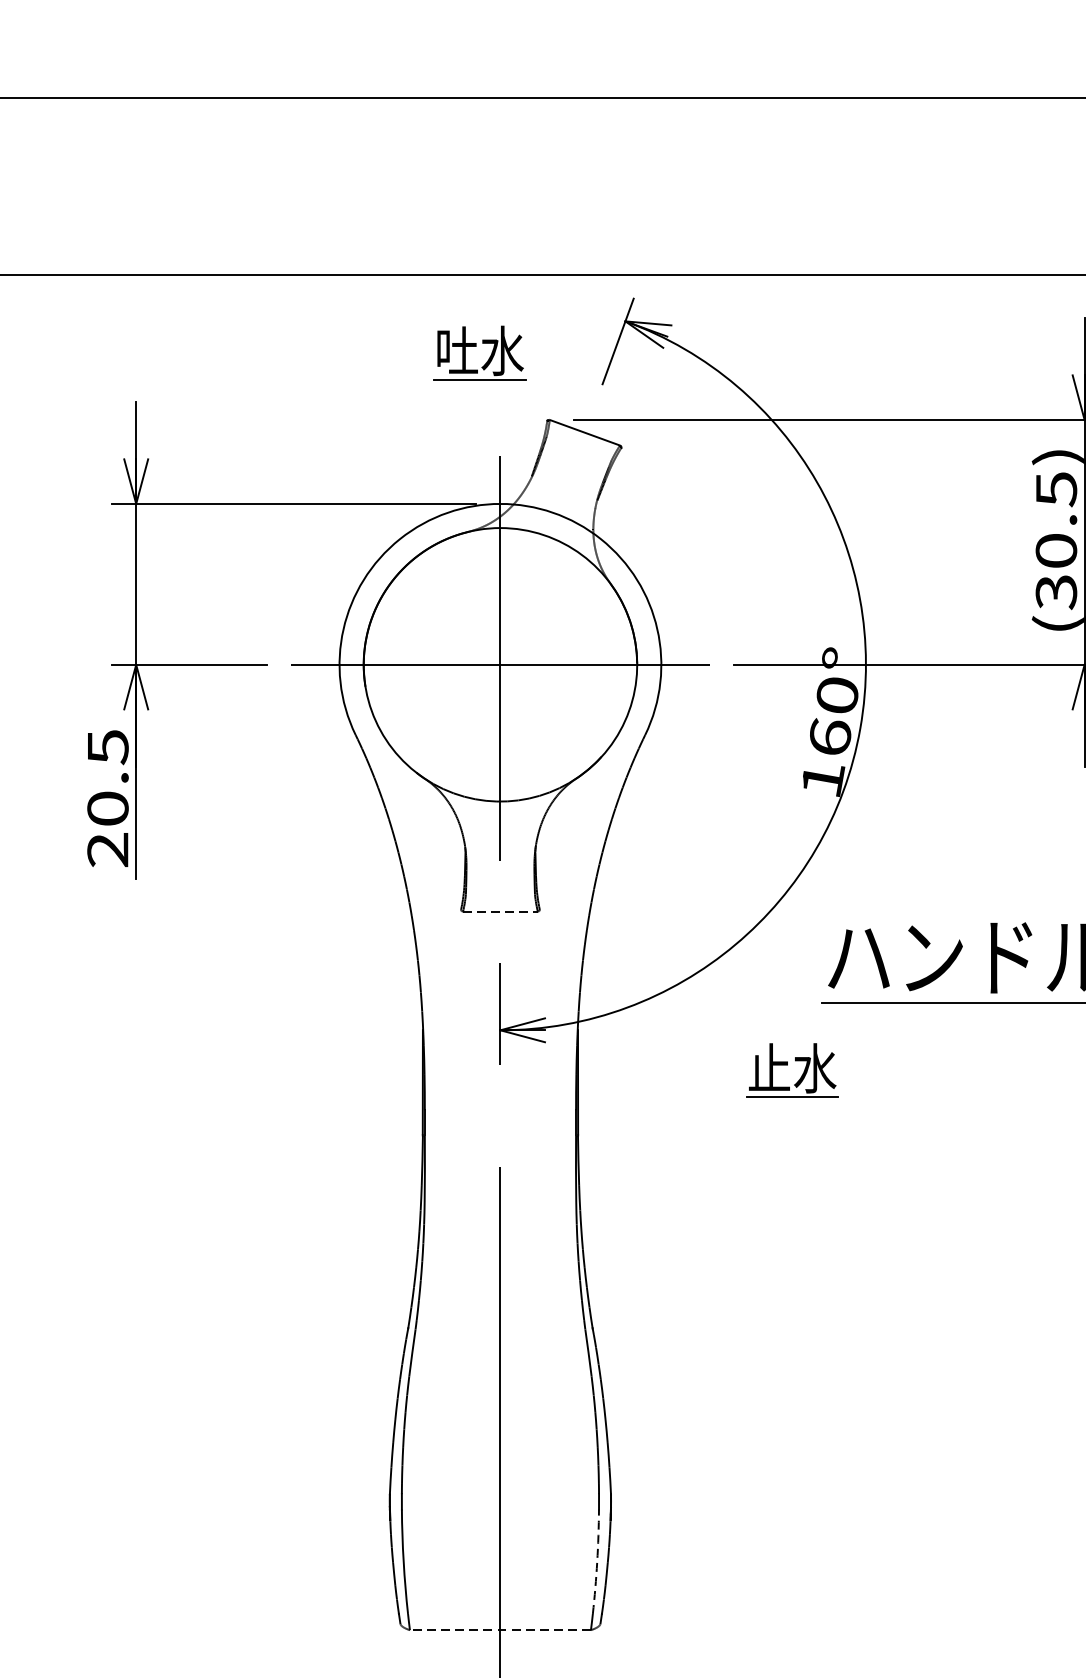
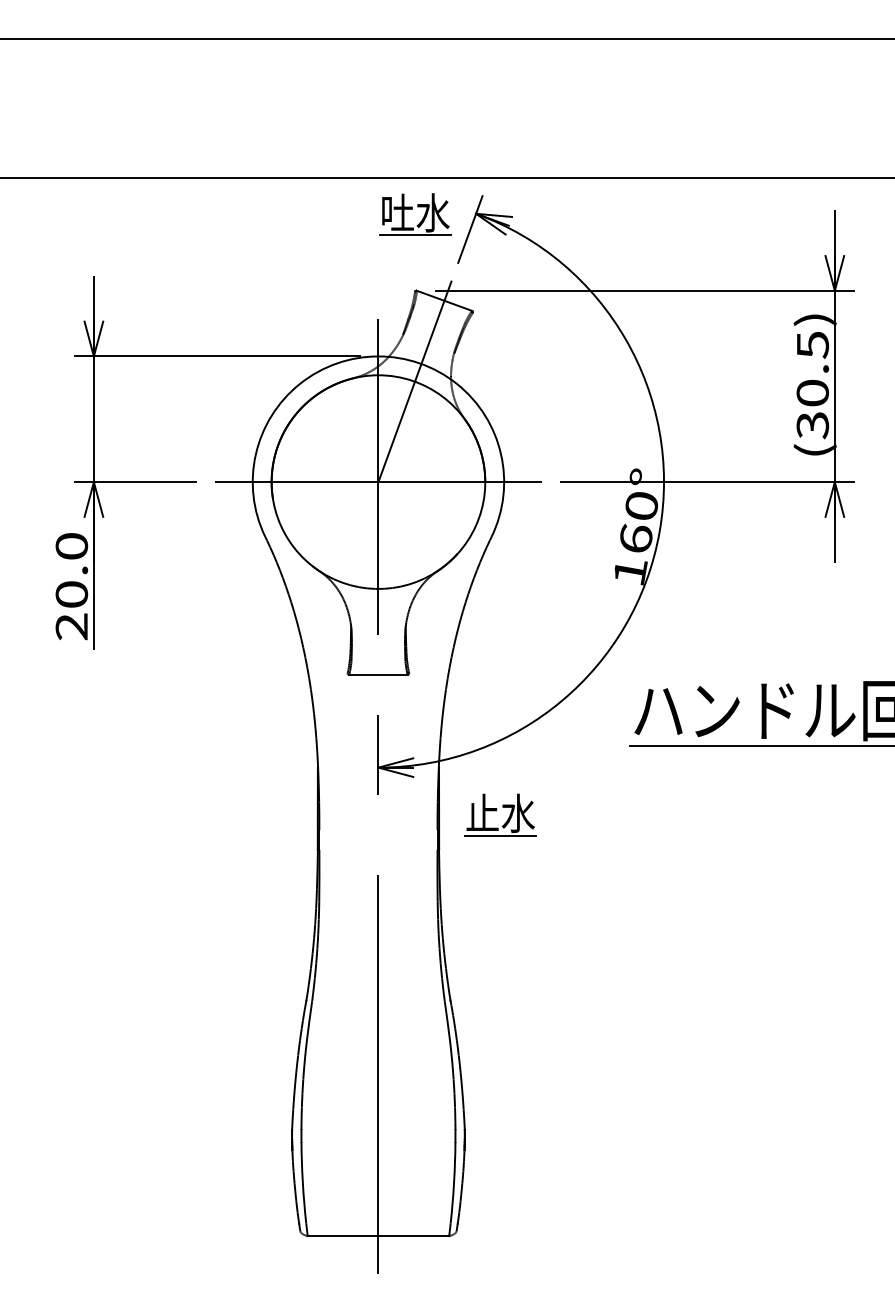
part: (480, 352) -> (415, 214), moved
line: (546, 536) -> (414, 381), added
text: (107, 747) -> (71, 546), 20.5 -> 20.0
line: (500, 912) -> (378, 675), dashed -> solid
part: (792, 1069) -> (500, 814), moved
arc: (597, 1561) -> (454, 1182), dashed -> solid
line: (500, 1630) -> (378, 1236), dashed -> solid

